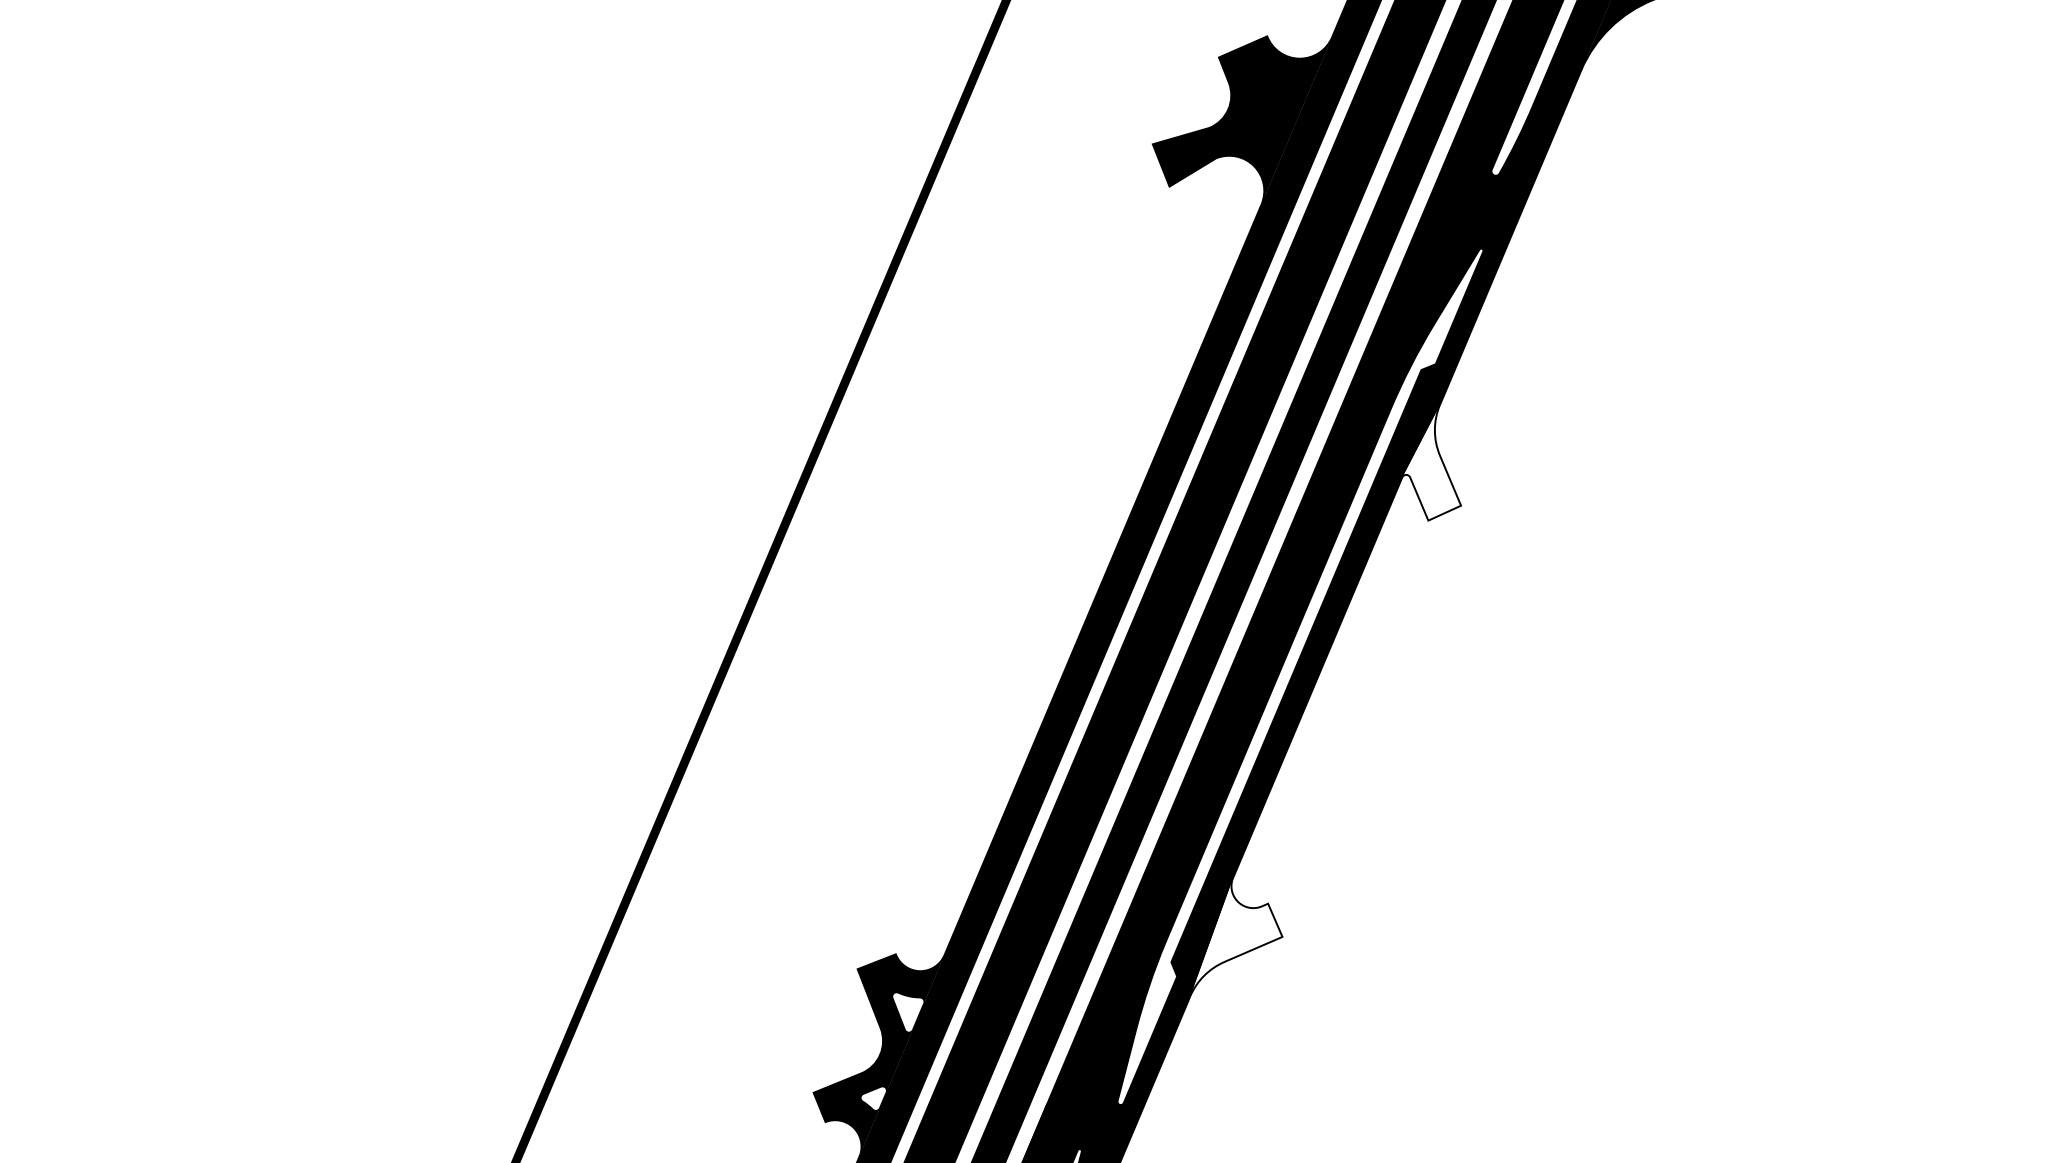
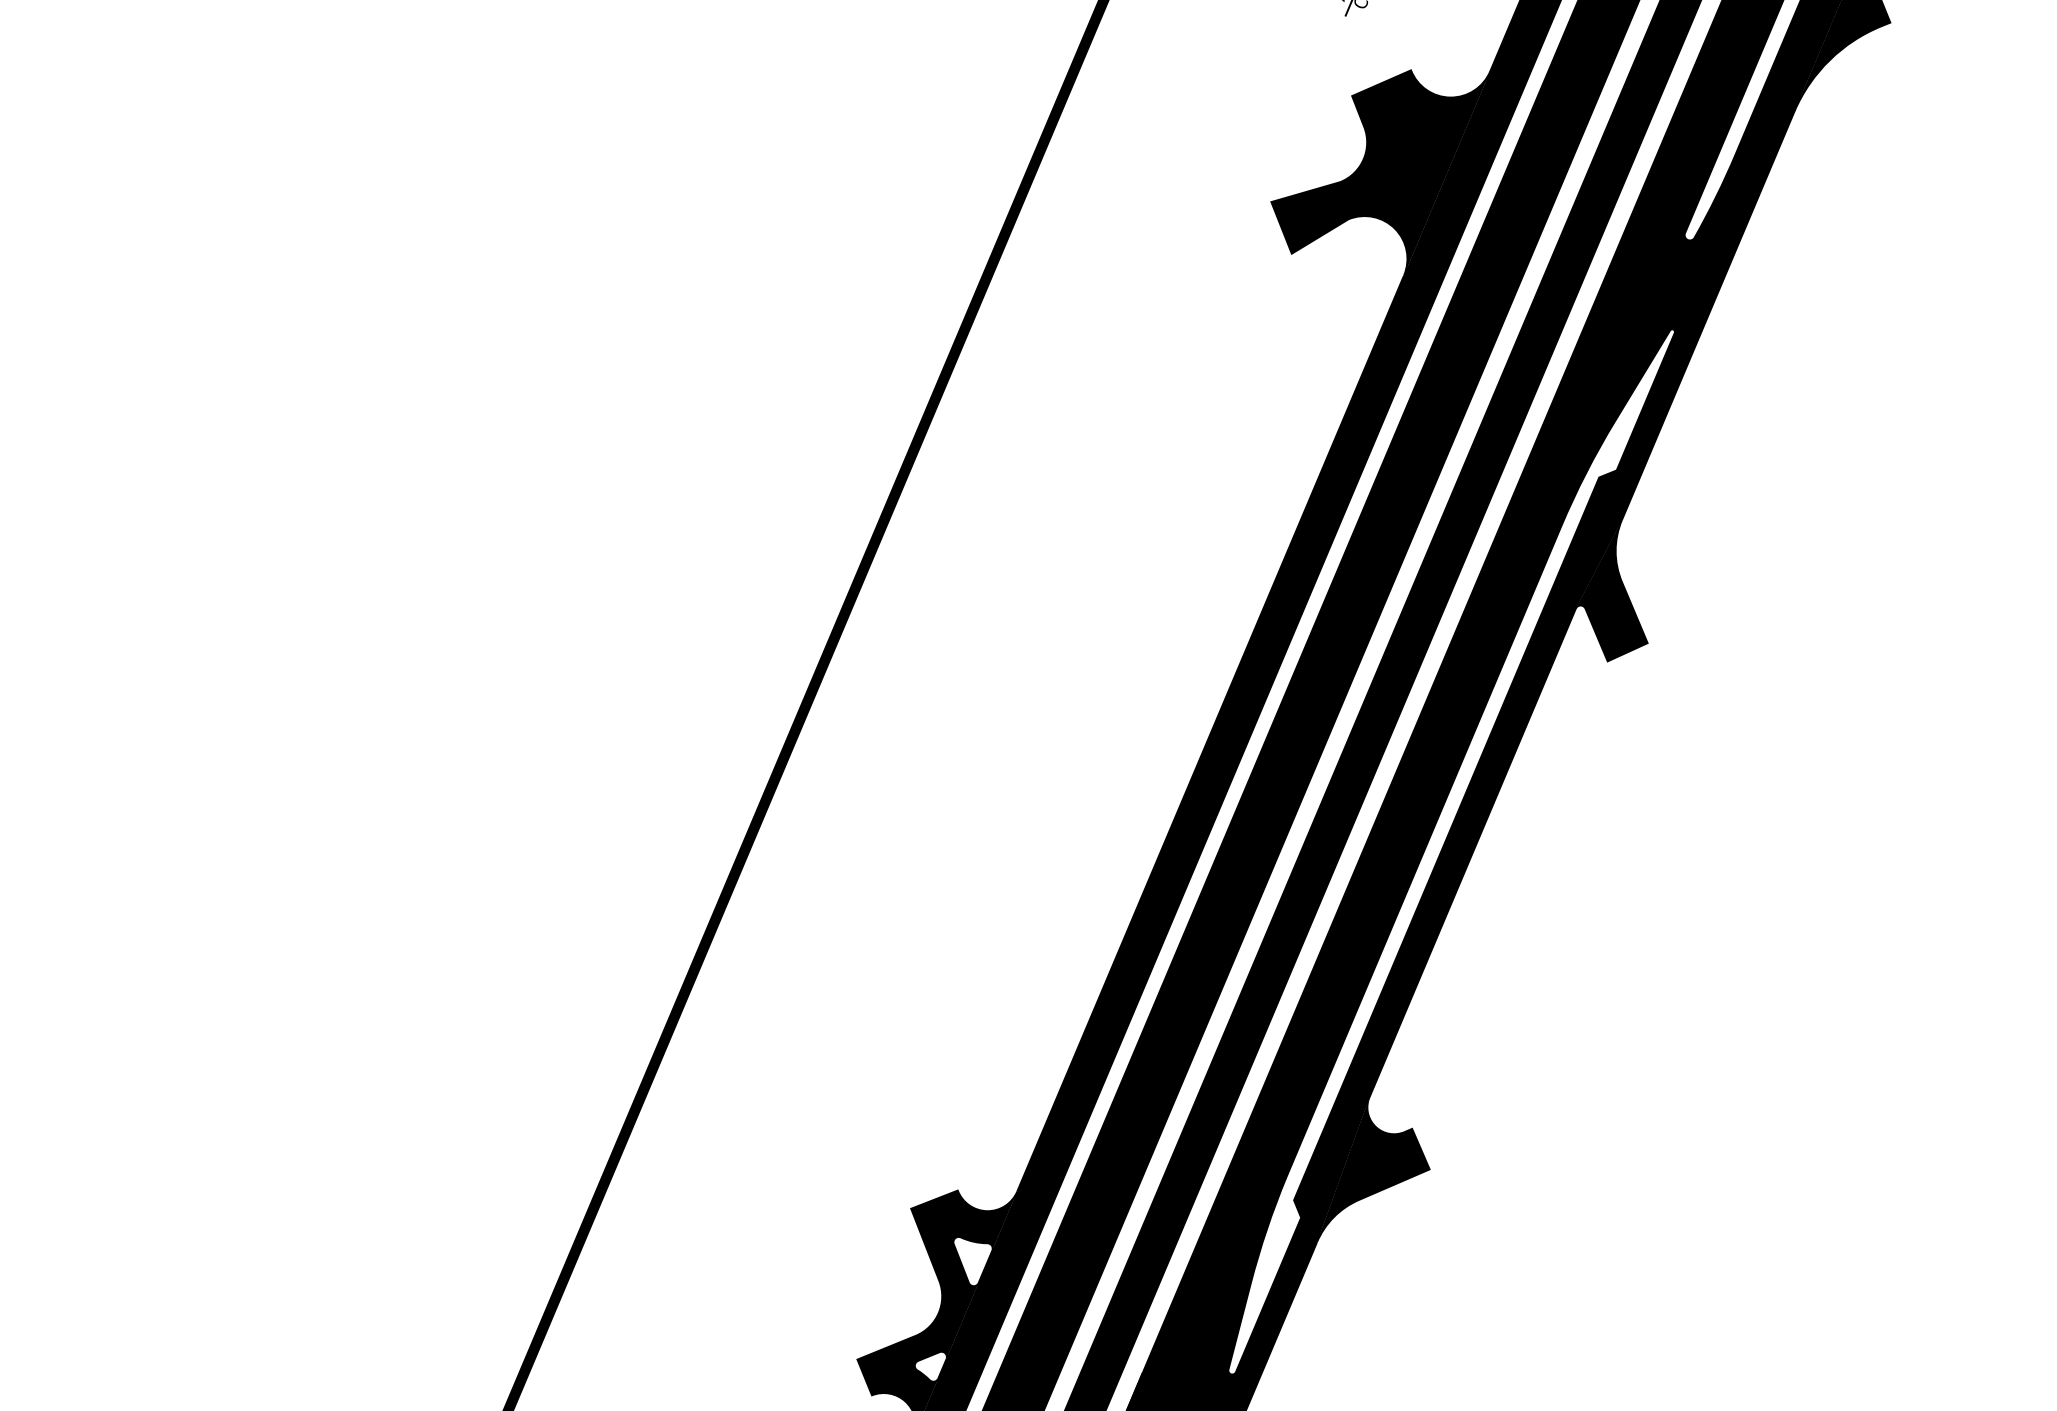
fill: (1431, 462) -> (1611, 590), added
fill: (1236, 937) -> (1373, 1170), added

